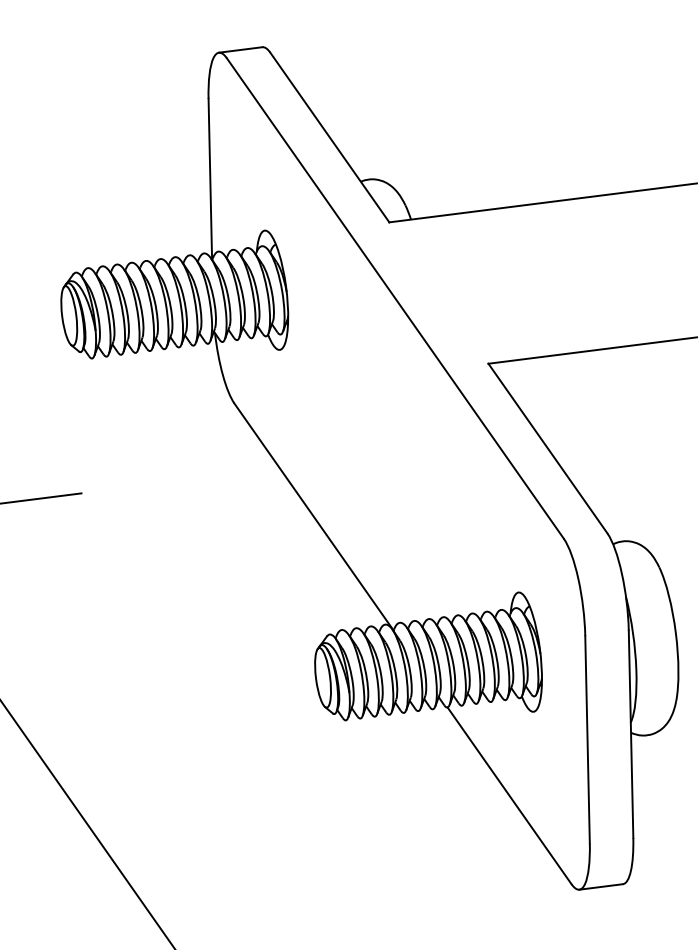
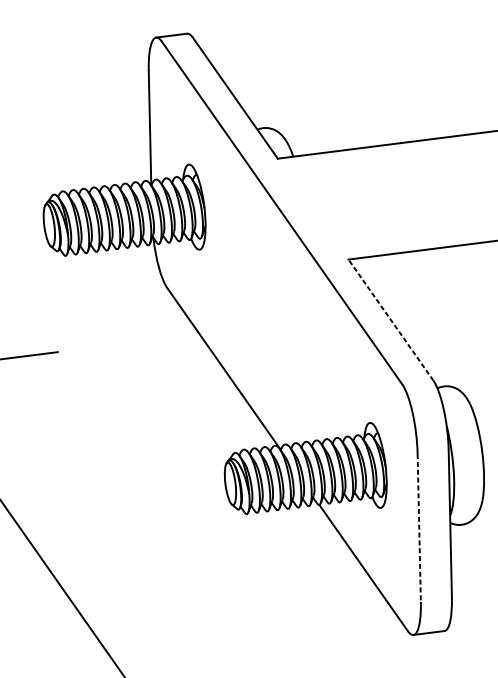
line: (547, 448) -> (390, 320), solid -> dashed
line: (587, 739) -> (419, 527), solid -> dashed

